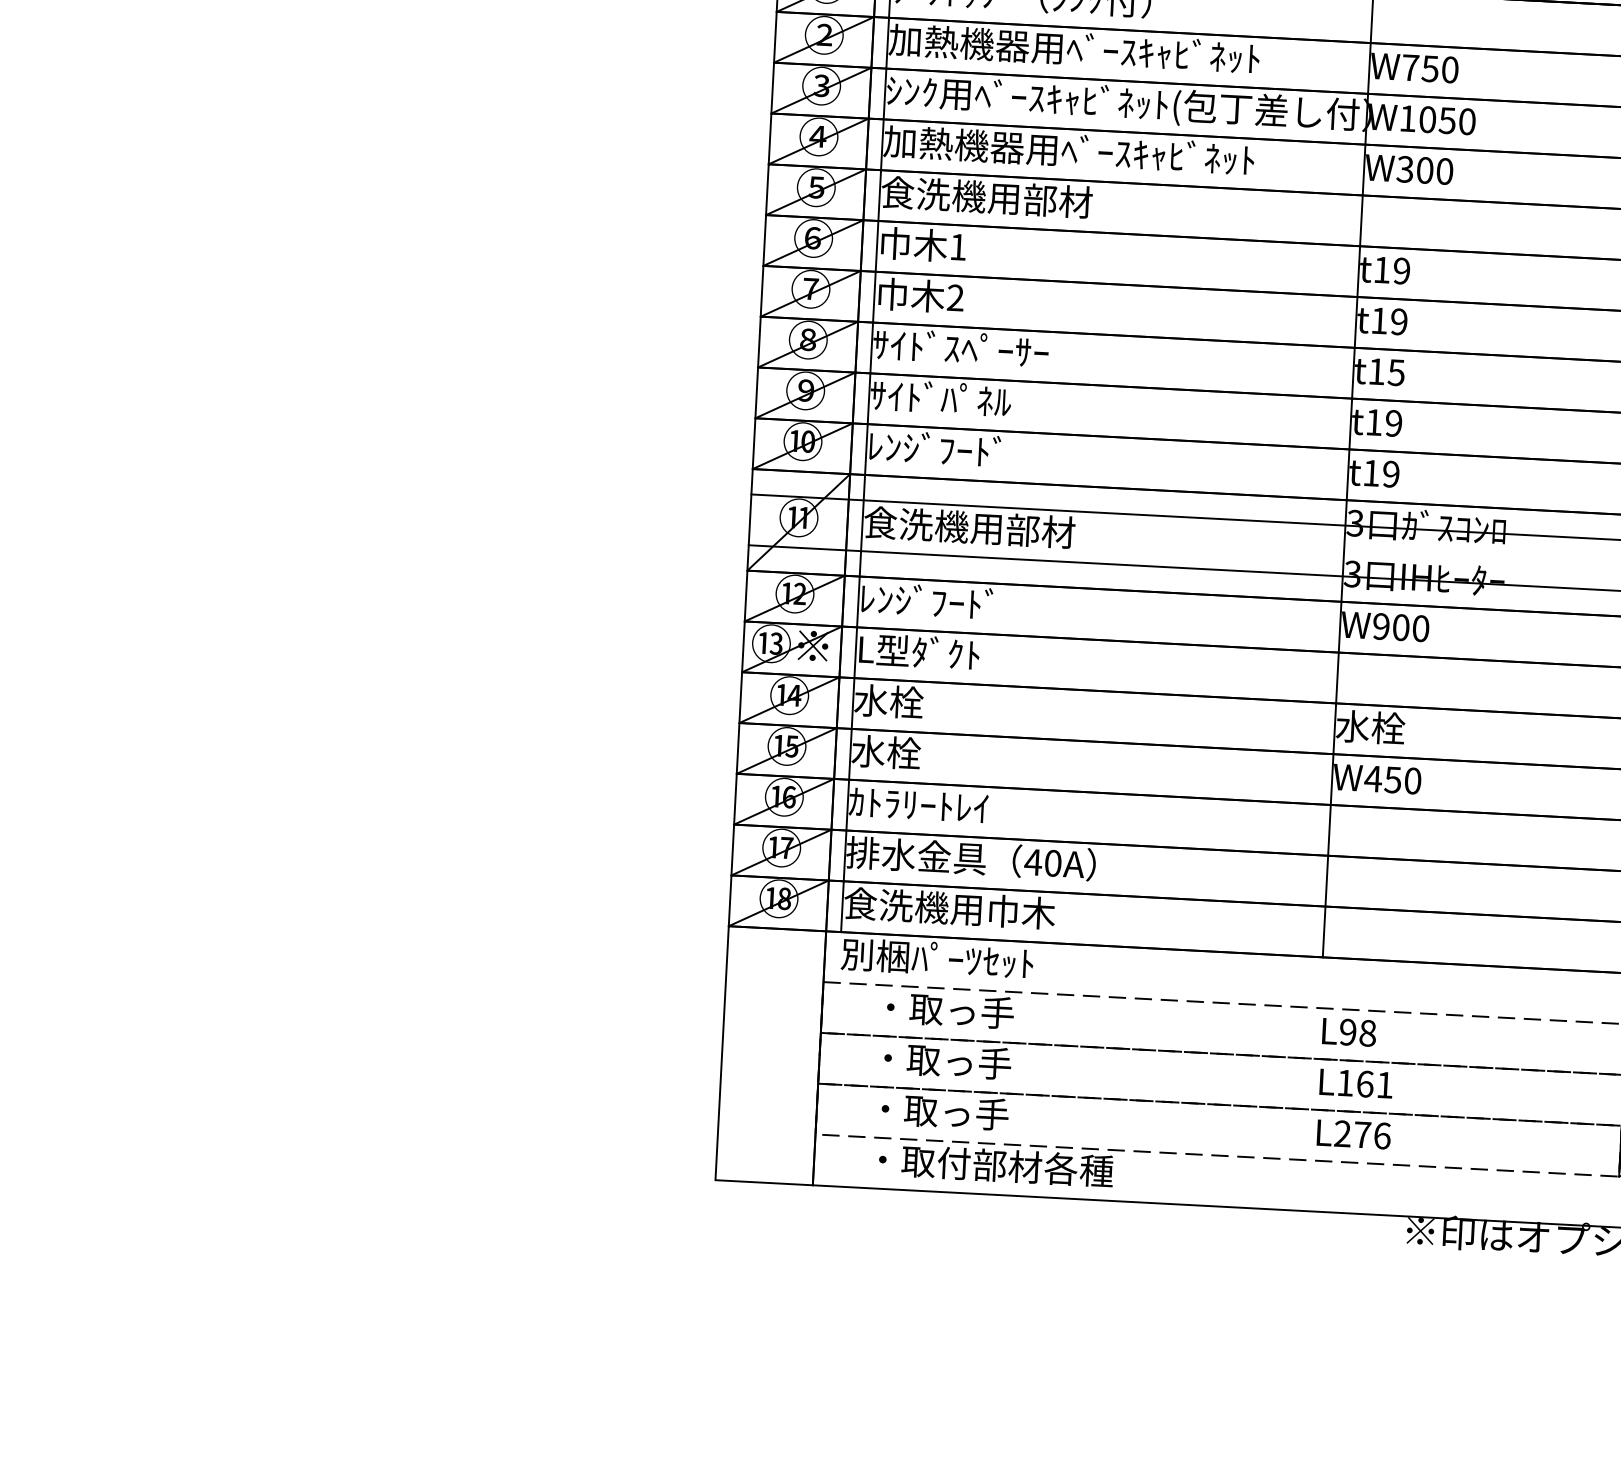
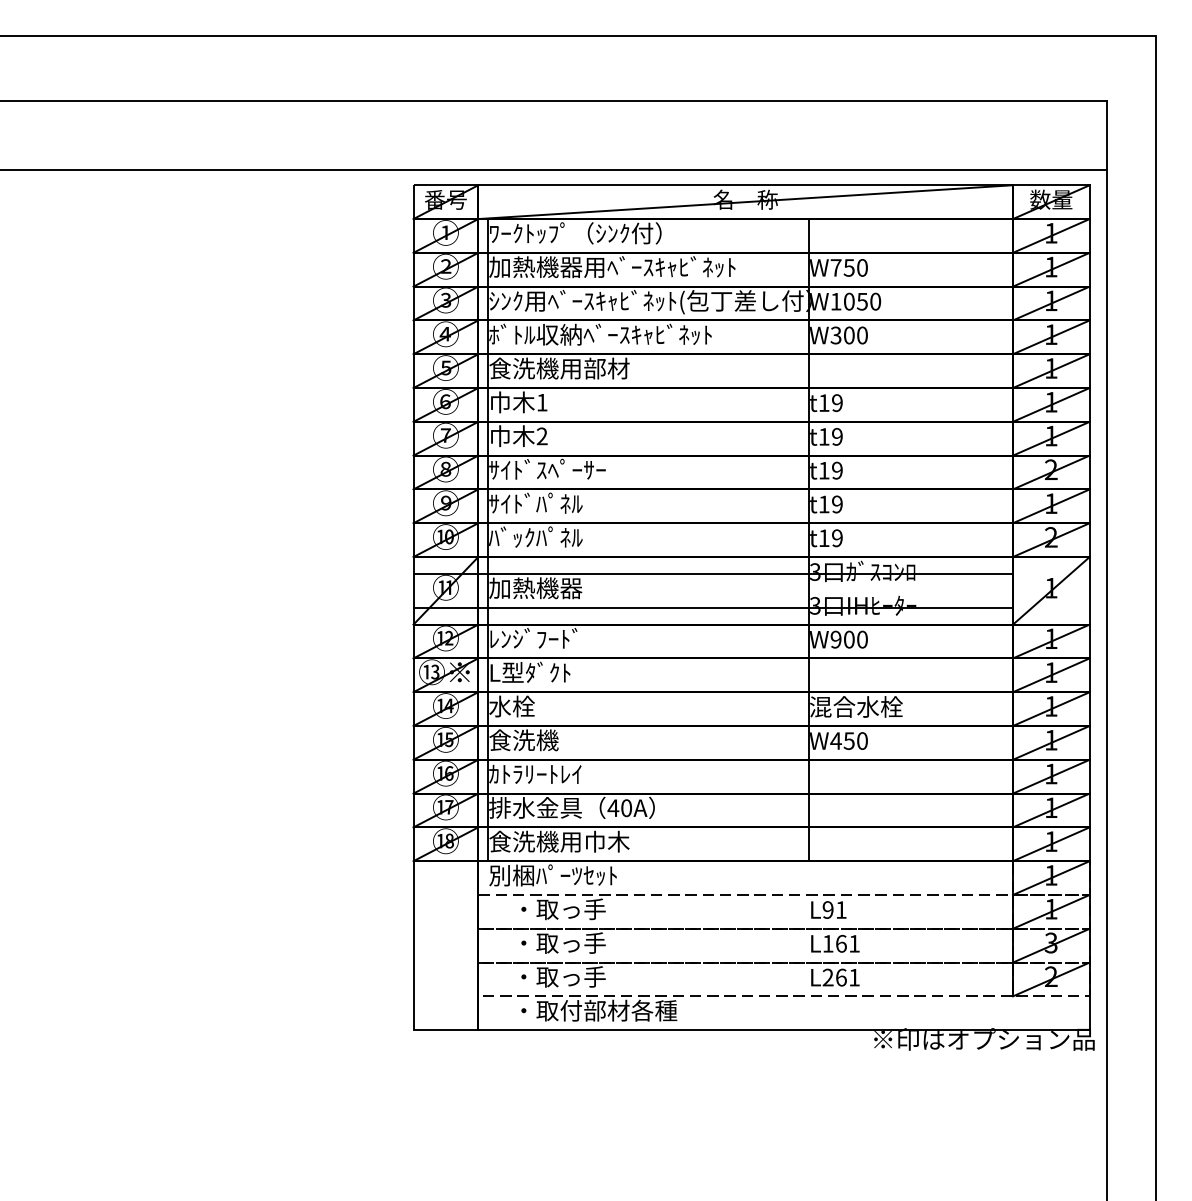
text: (1069, 150) -> (612, 334), 加熱機器用ﾍﾞｰｽｷｬﾋﾞﾈｯﾄ -> ﾎﾞﾄﾙ収納ﾍﾞｰｽｷｬﾋﾞﾈｯﾄ
text: (1395, 372) -> (836, 470), t15 -> t19
text: (937, 447) -> (535, 536), ﾚﾝｼﾞﾌｰﾄﾞ -> ﾊﾞｯｸﾊﾟﾈﾙ
text: (969, 527) -> (559, 588), 食洗機用部材 -> 加熱機器
text: (1406, 728) -> (856, 706), 水栓 -> 混合水栓
text: (903, 753) -> (523, 740), 水栓 -> 食洗機
text: (1368, 1032) -> (841, 909), L98 -> L91
text: (1373, 1135) -> (848, 977), L276 -> L261

